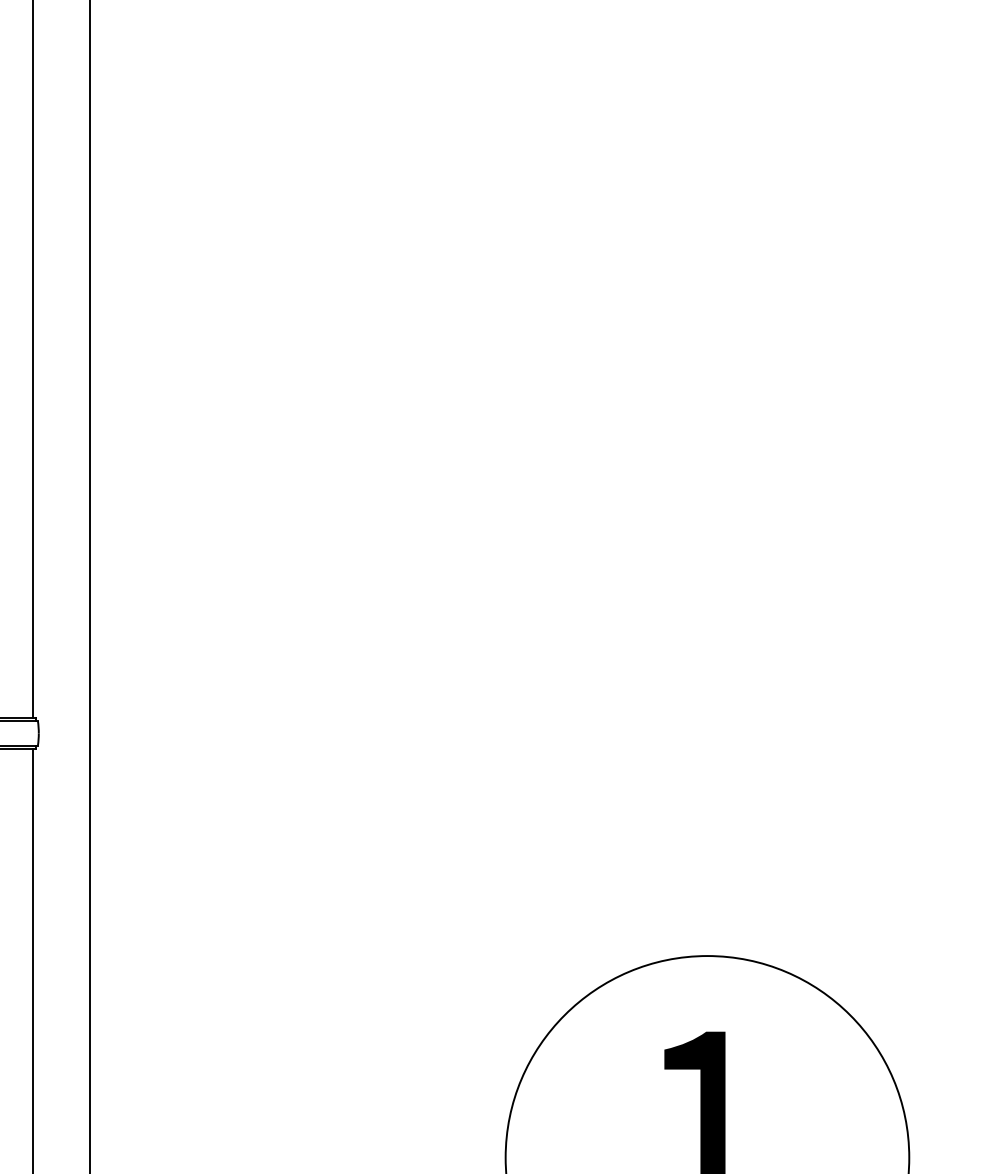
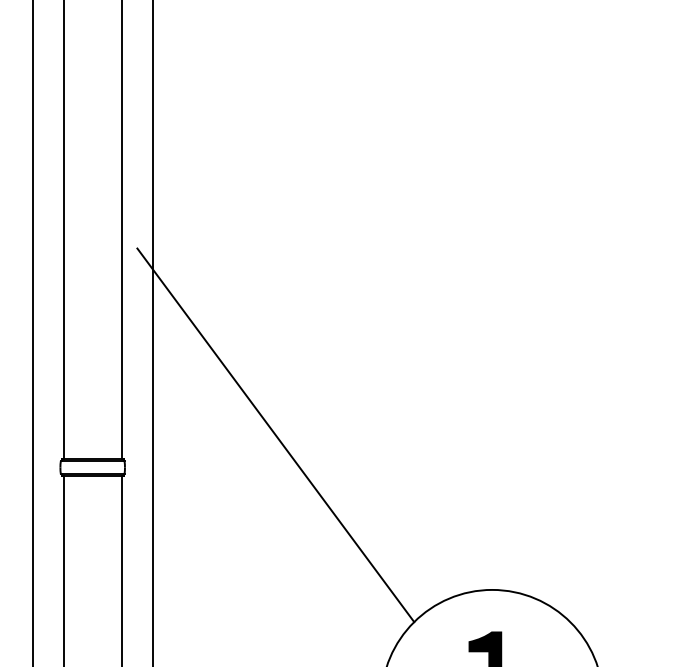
line: (312, 674) -> (275, 435), added

